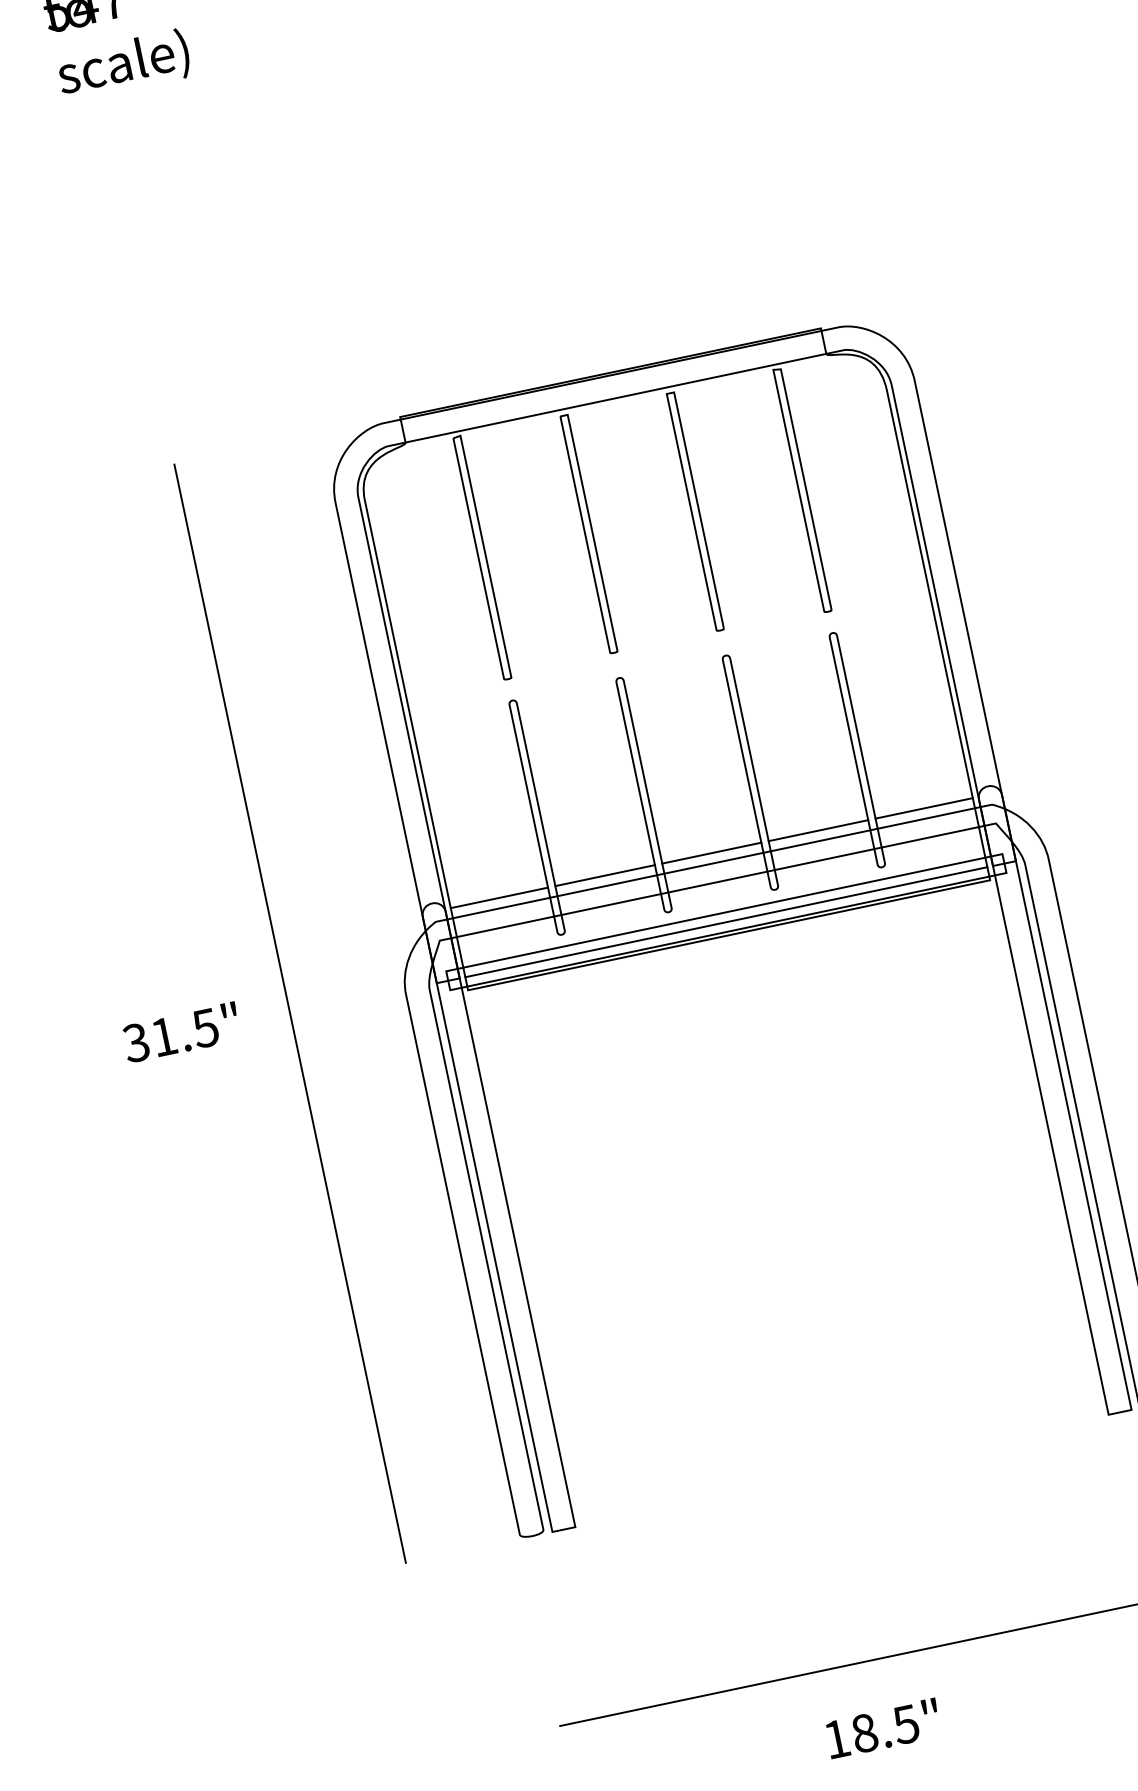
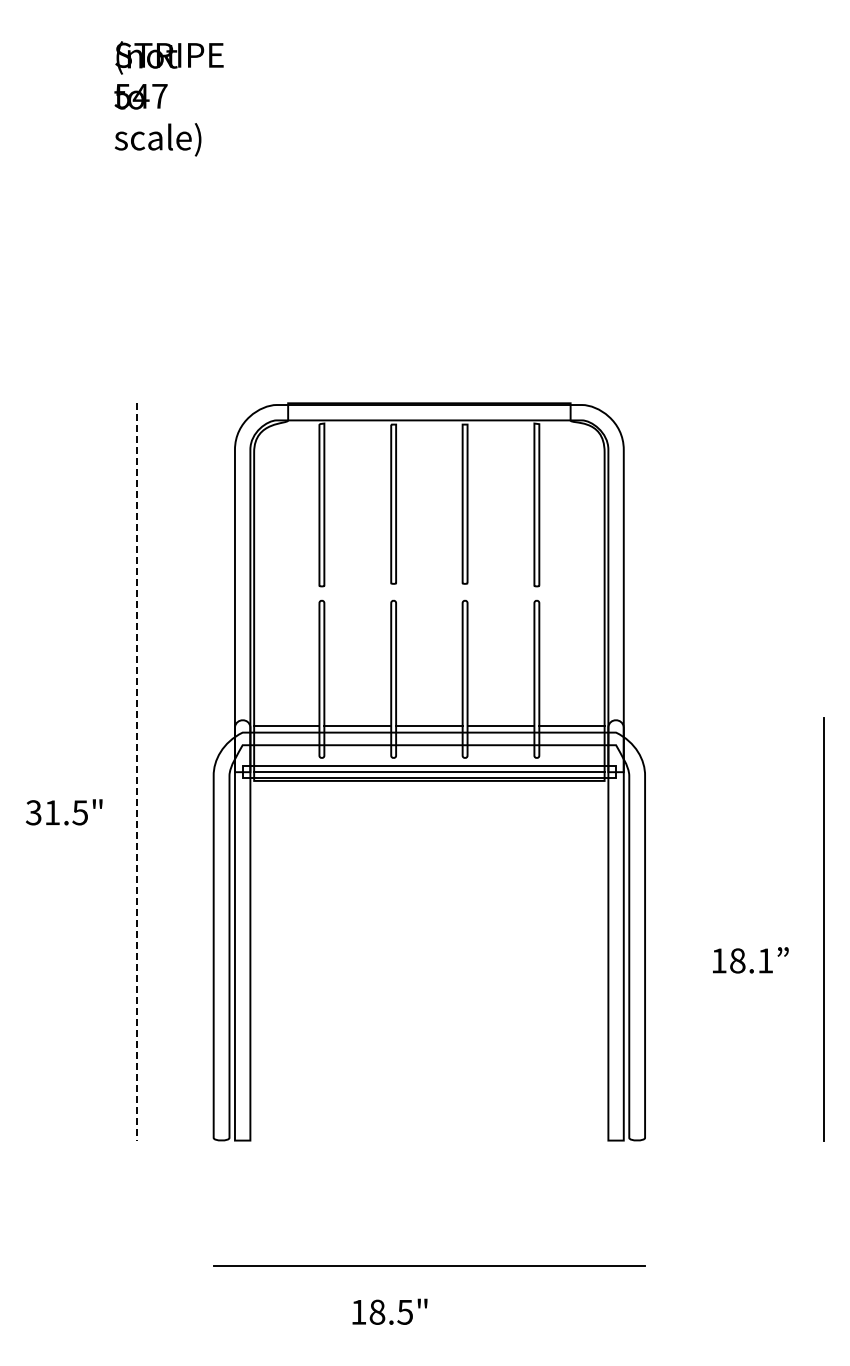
line: (289, 1013) -> (136, 771), solid -> dashed
text: (181, 1032) -> (64, 812), moved
text: (882, 1728) -> (389, 1311), moved

